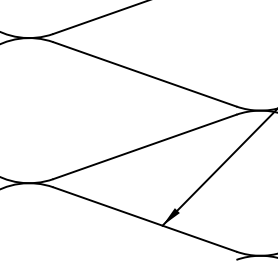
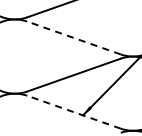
line: (145, 75) -> (74, 38), solid -> dashed
line: (145, 220) -> (74, 112), solid -> dashed

